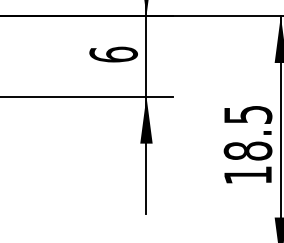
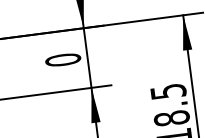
text: (113, 54) -> (63, 59), 6 -> 0

